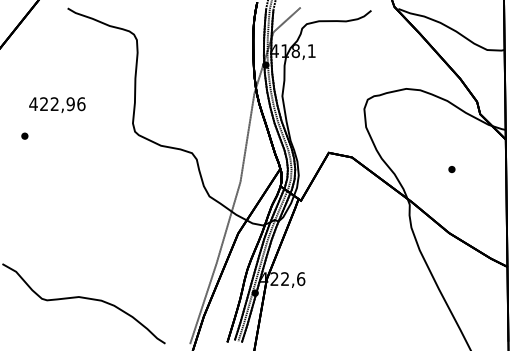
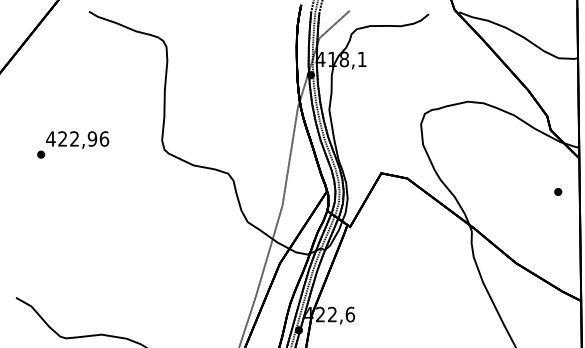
text: (57, 104) -> (77, 139), moved
part: (451, 169) -> (557, 191), moved

